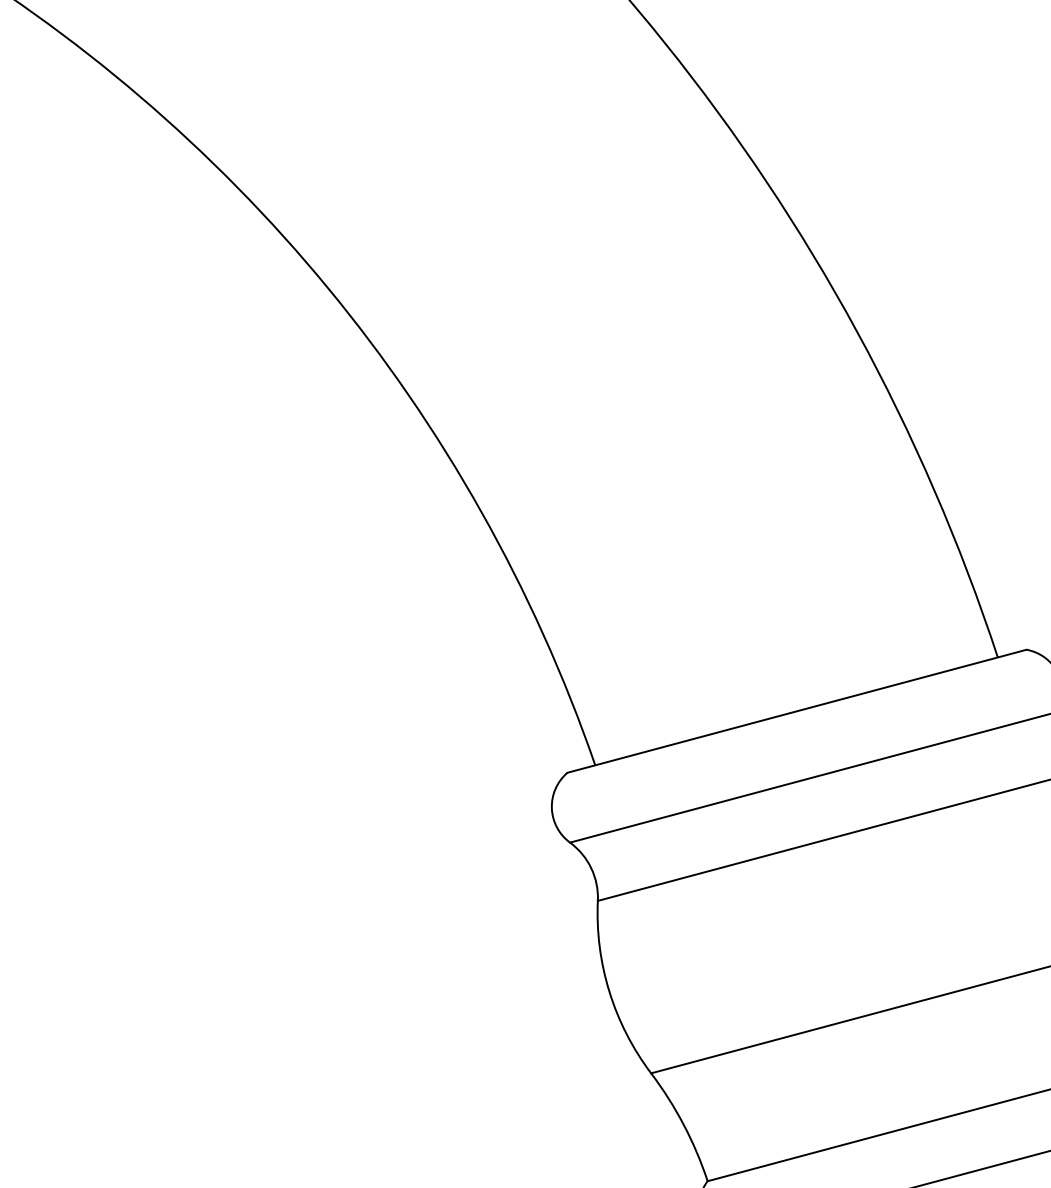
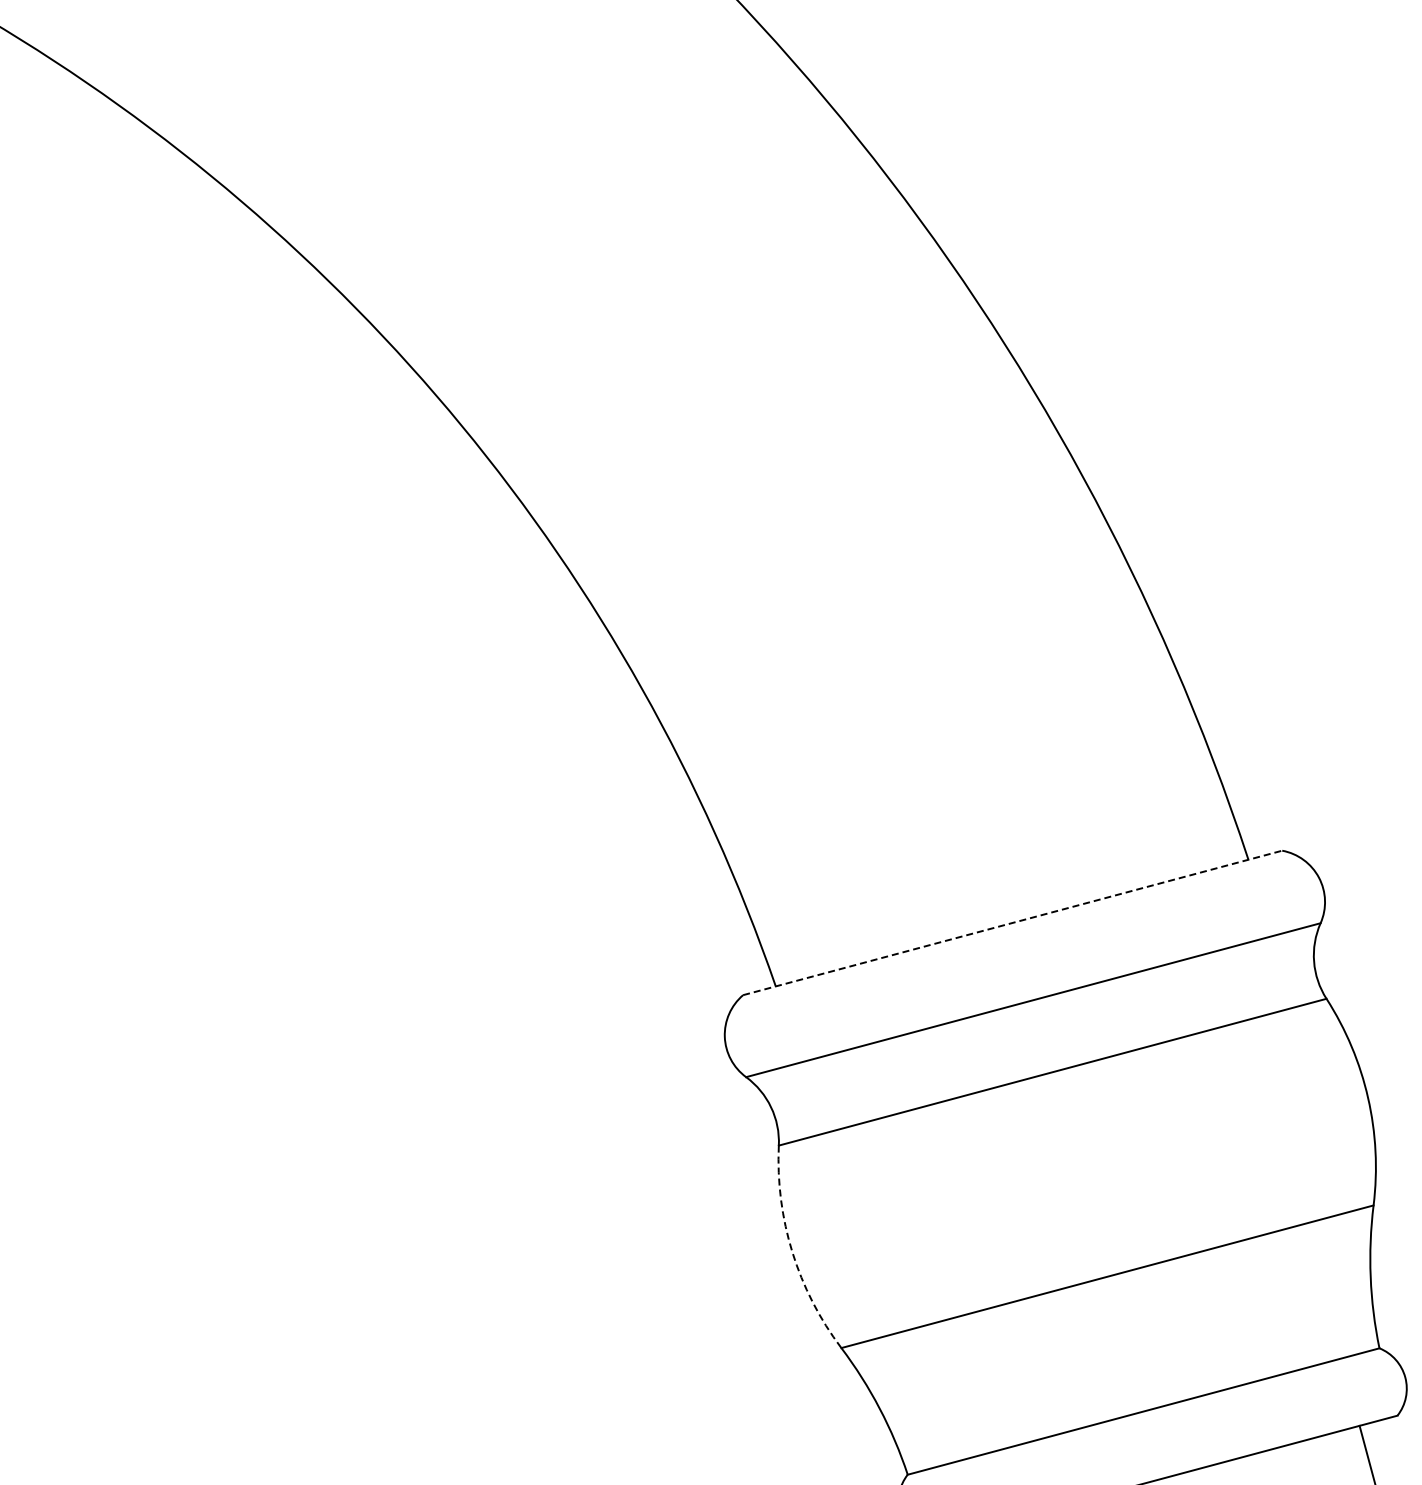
line: (797, 710) -> (1013, 922), solid -> dashed
arc: (609, 991) -> (792, 1252), solid -> dashed

